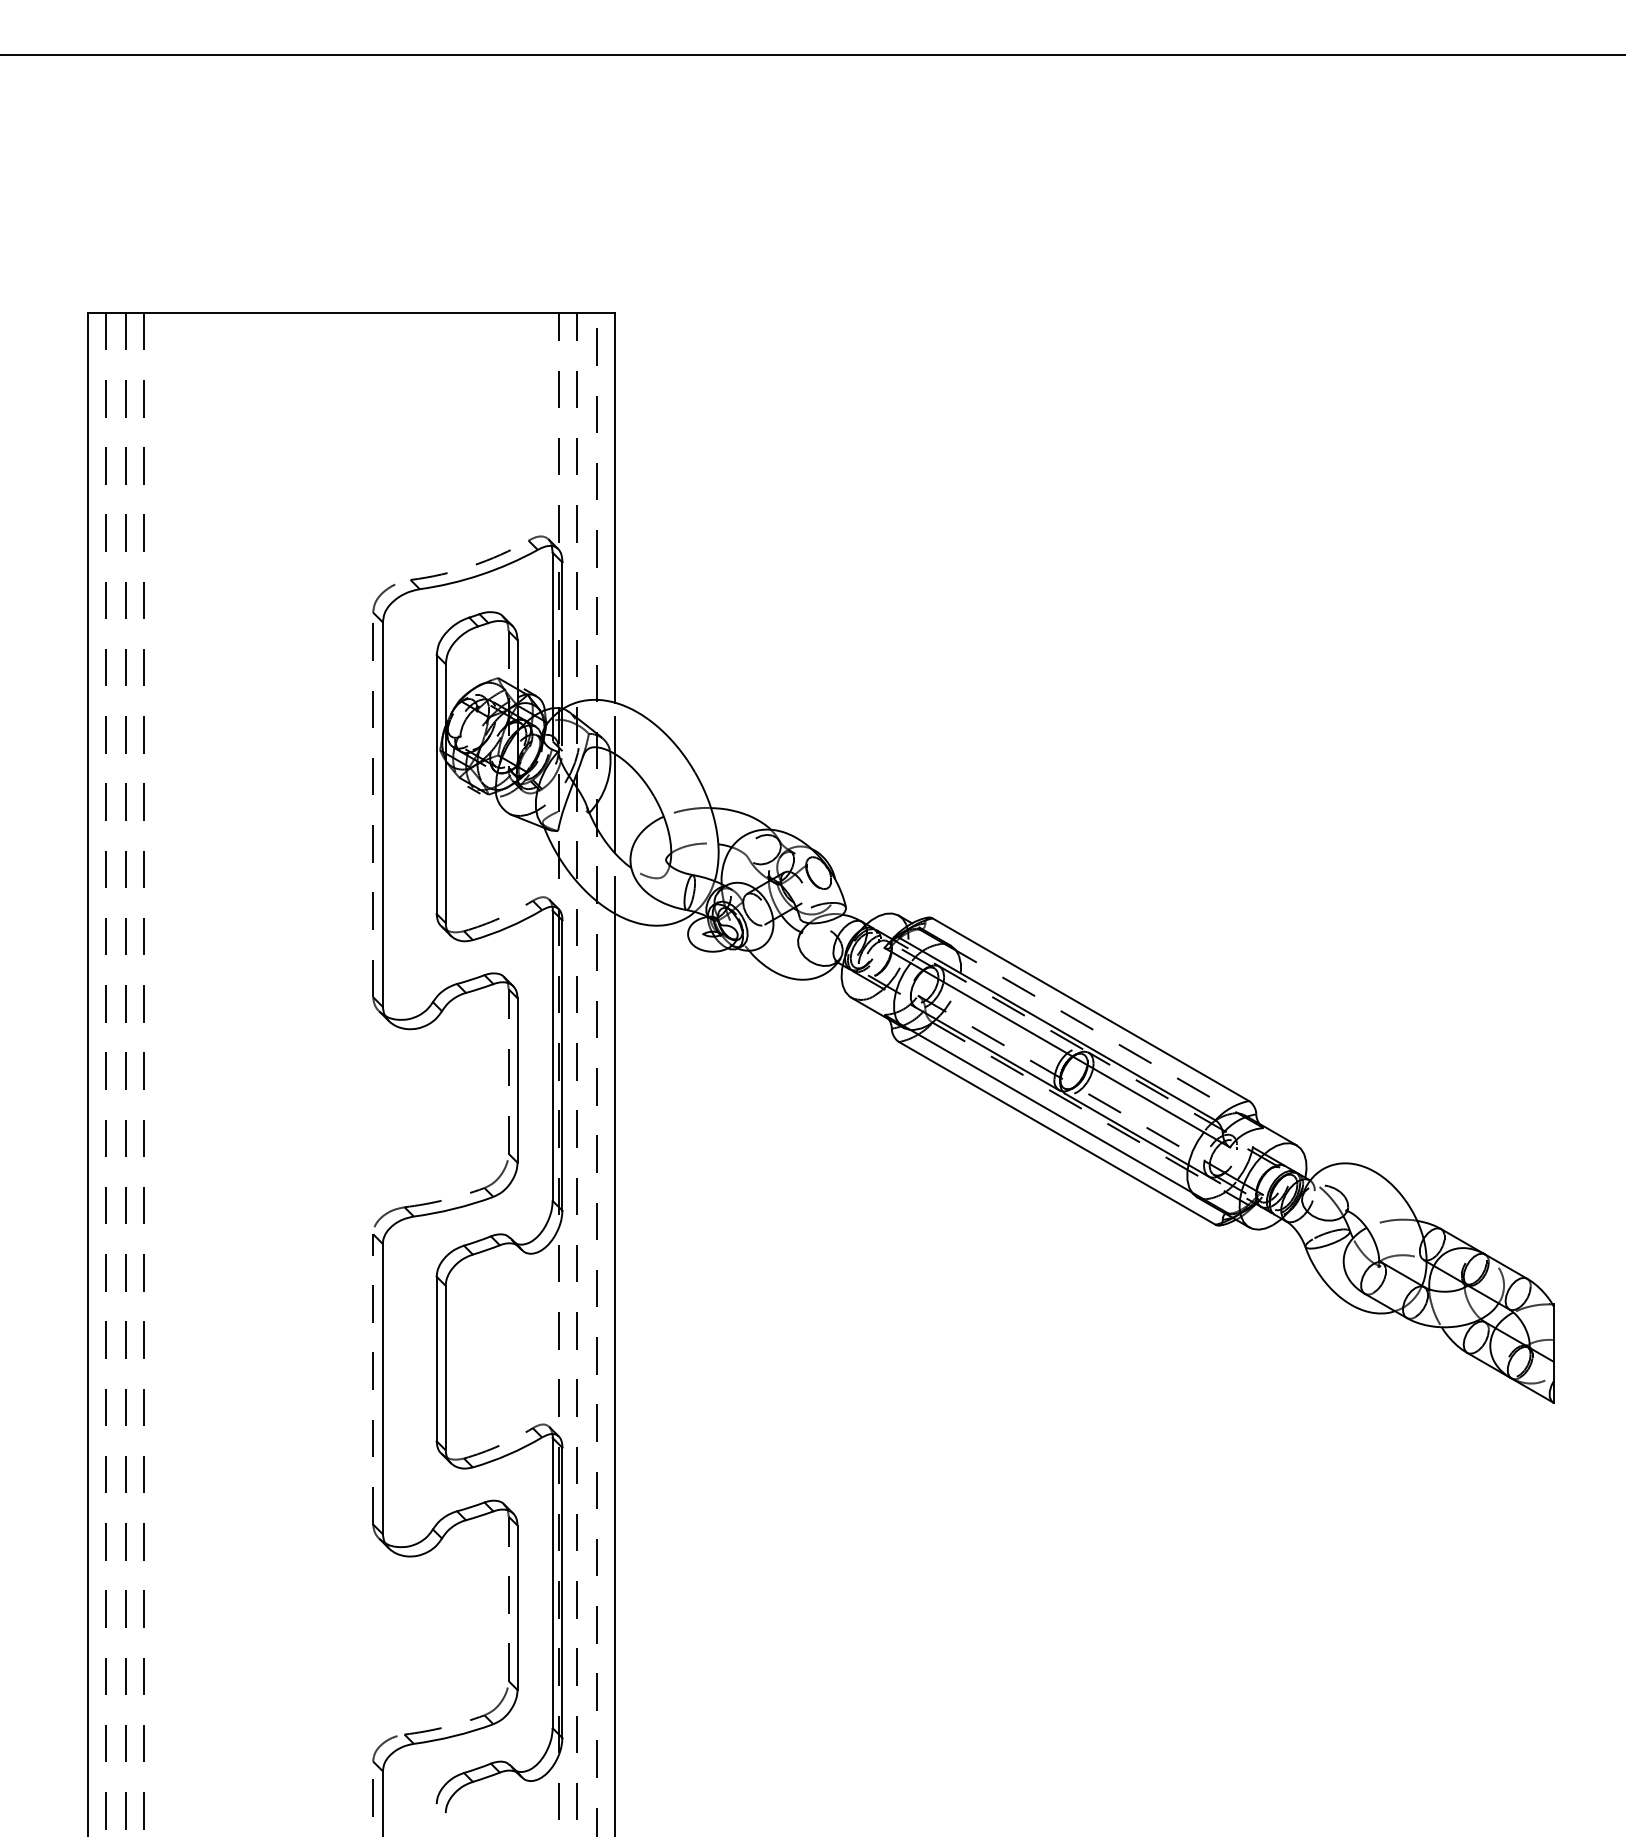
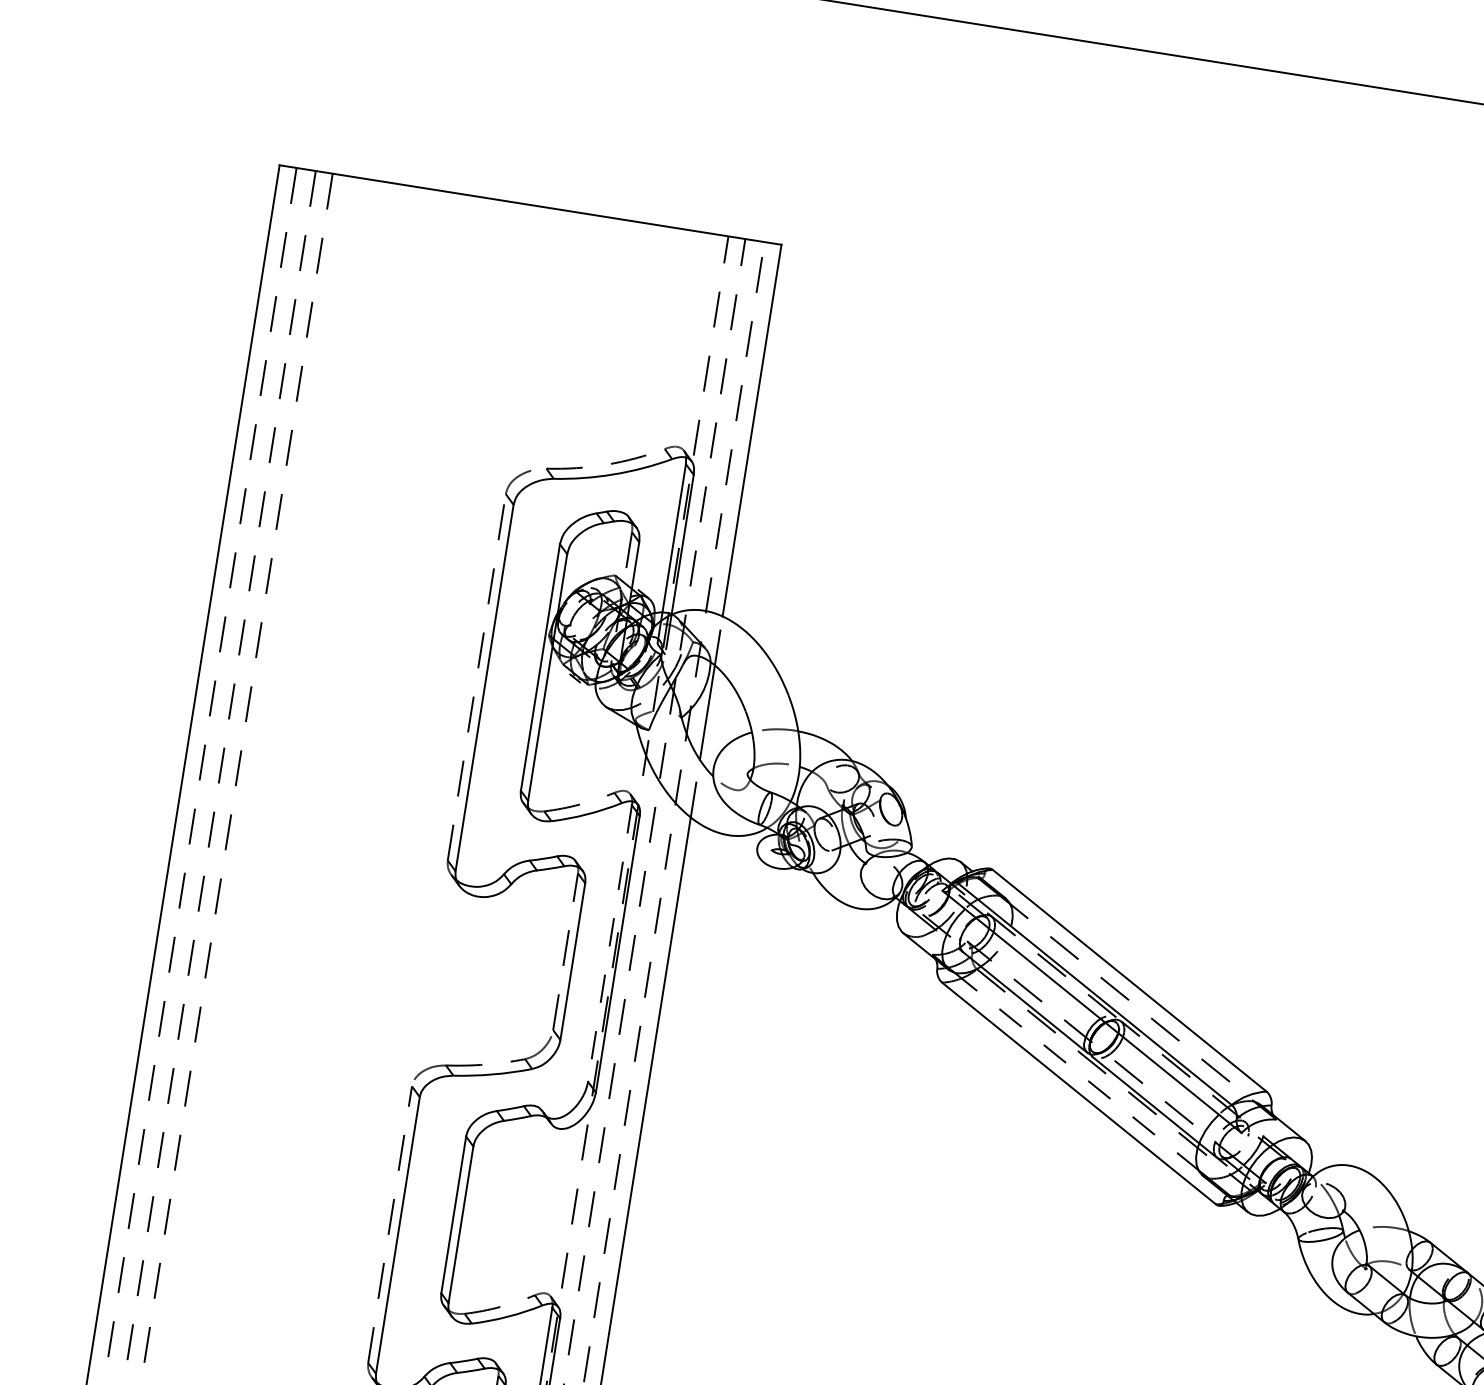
line: (552, 1056) -> (609, 944), solid -> dashed
line: (1051, 1111) -> (1076, 1071), solid -> dashed

